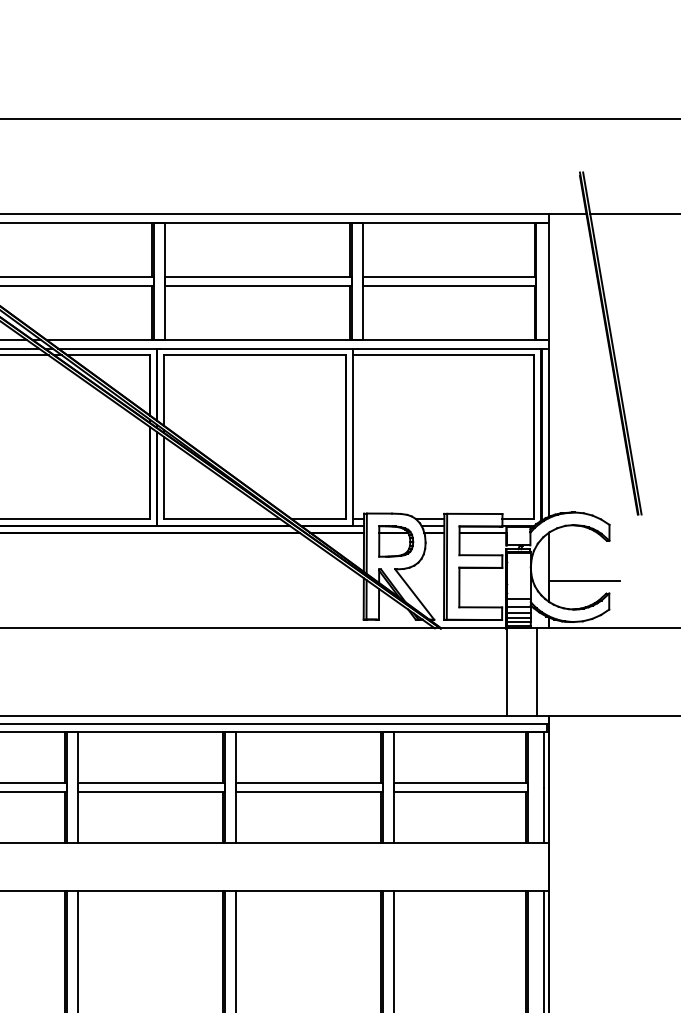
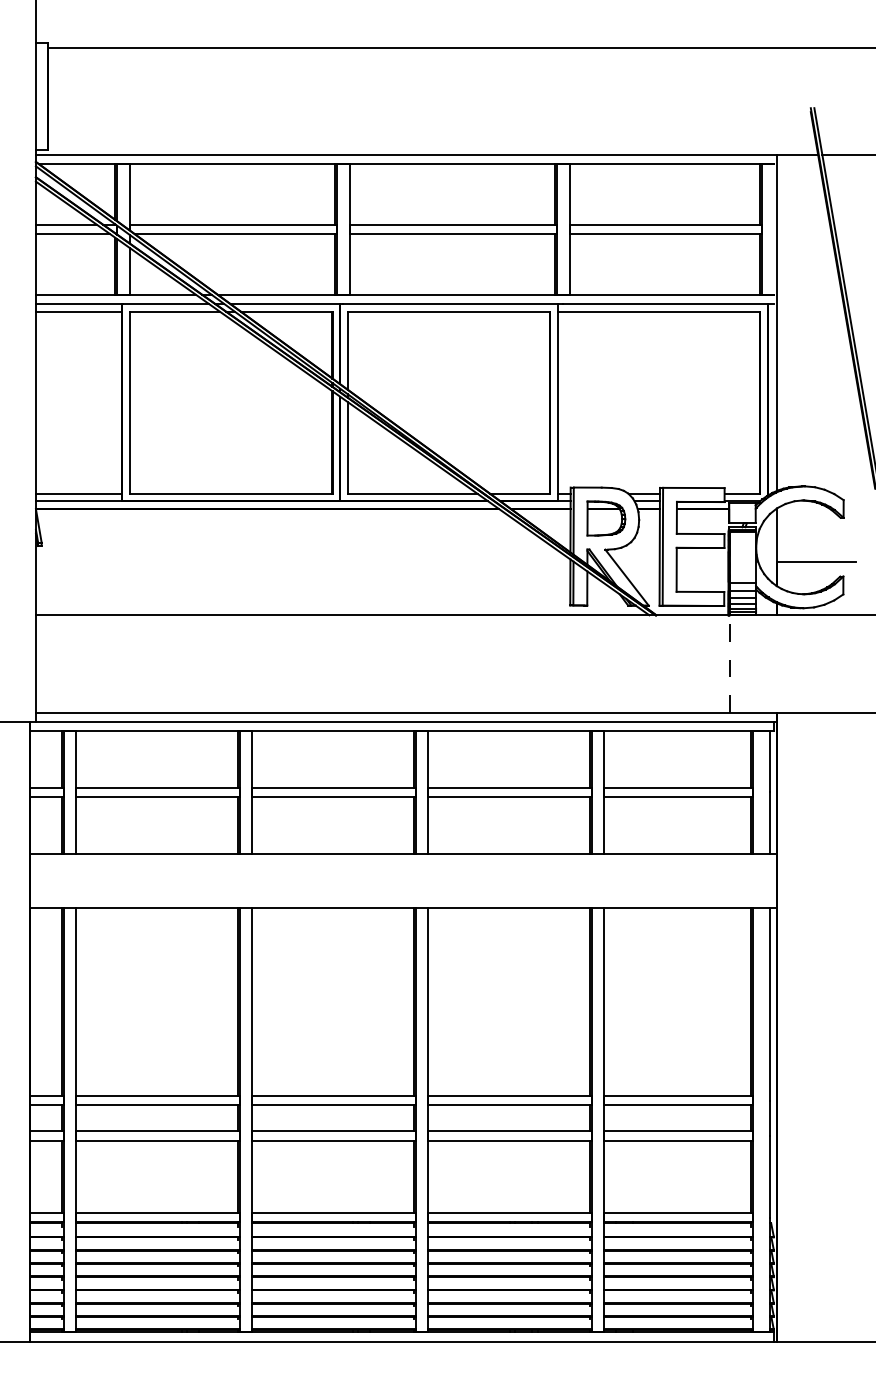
line: (506, 671) -> (729, 663), solid -> dashed
line: (537, 671) -> (763, 663), removed

